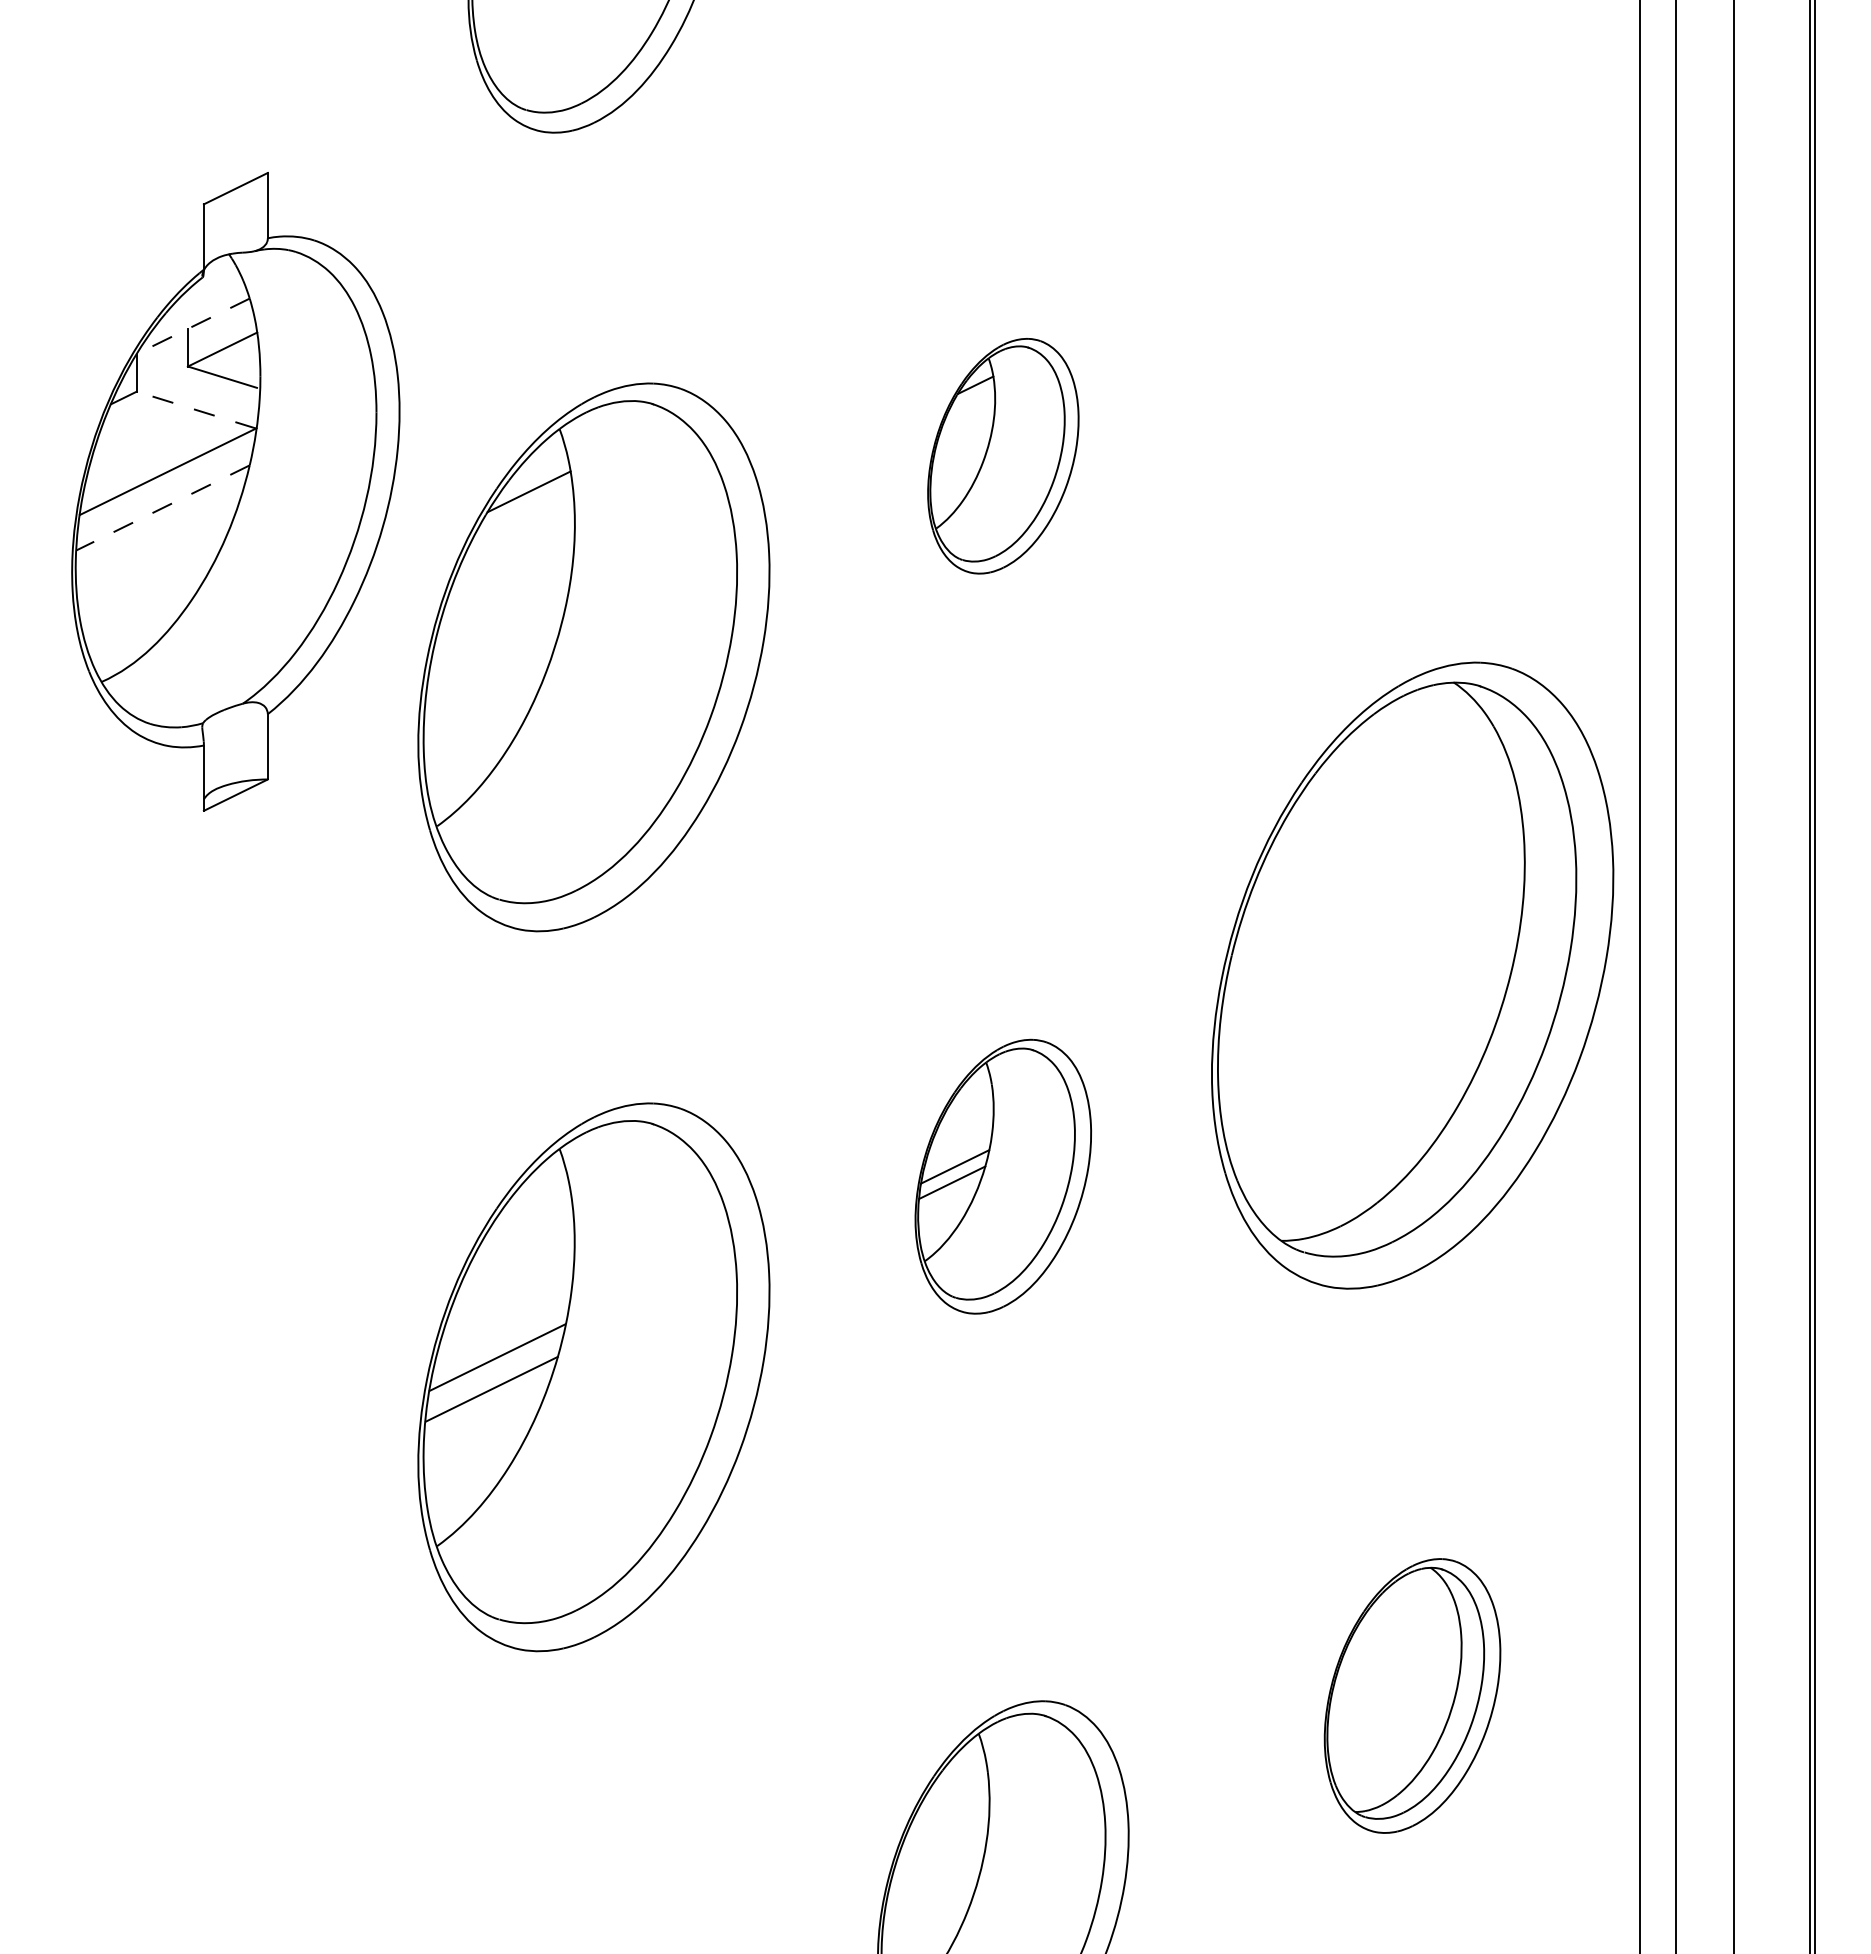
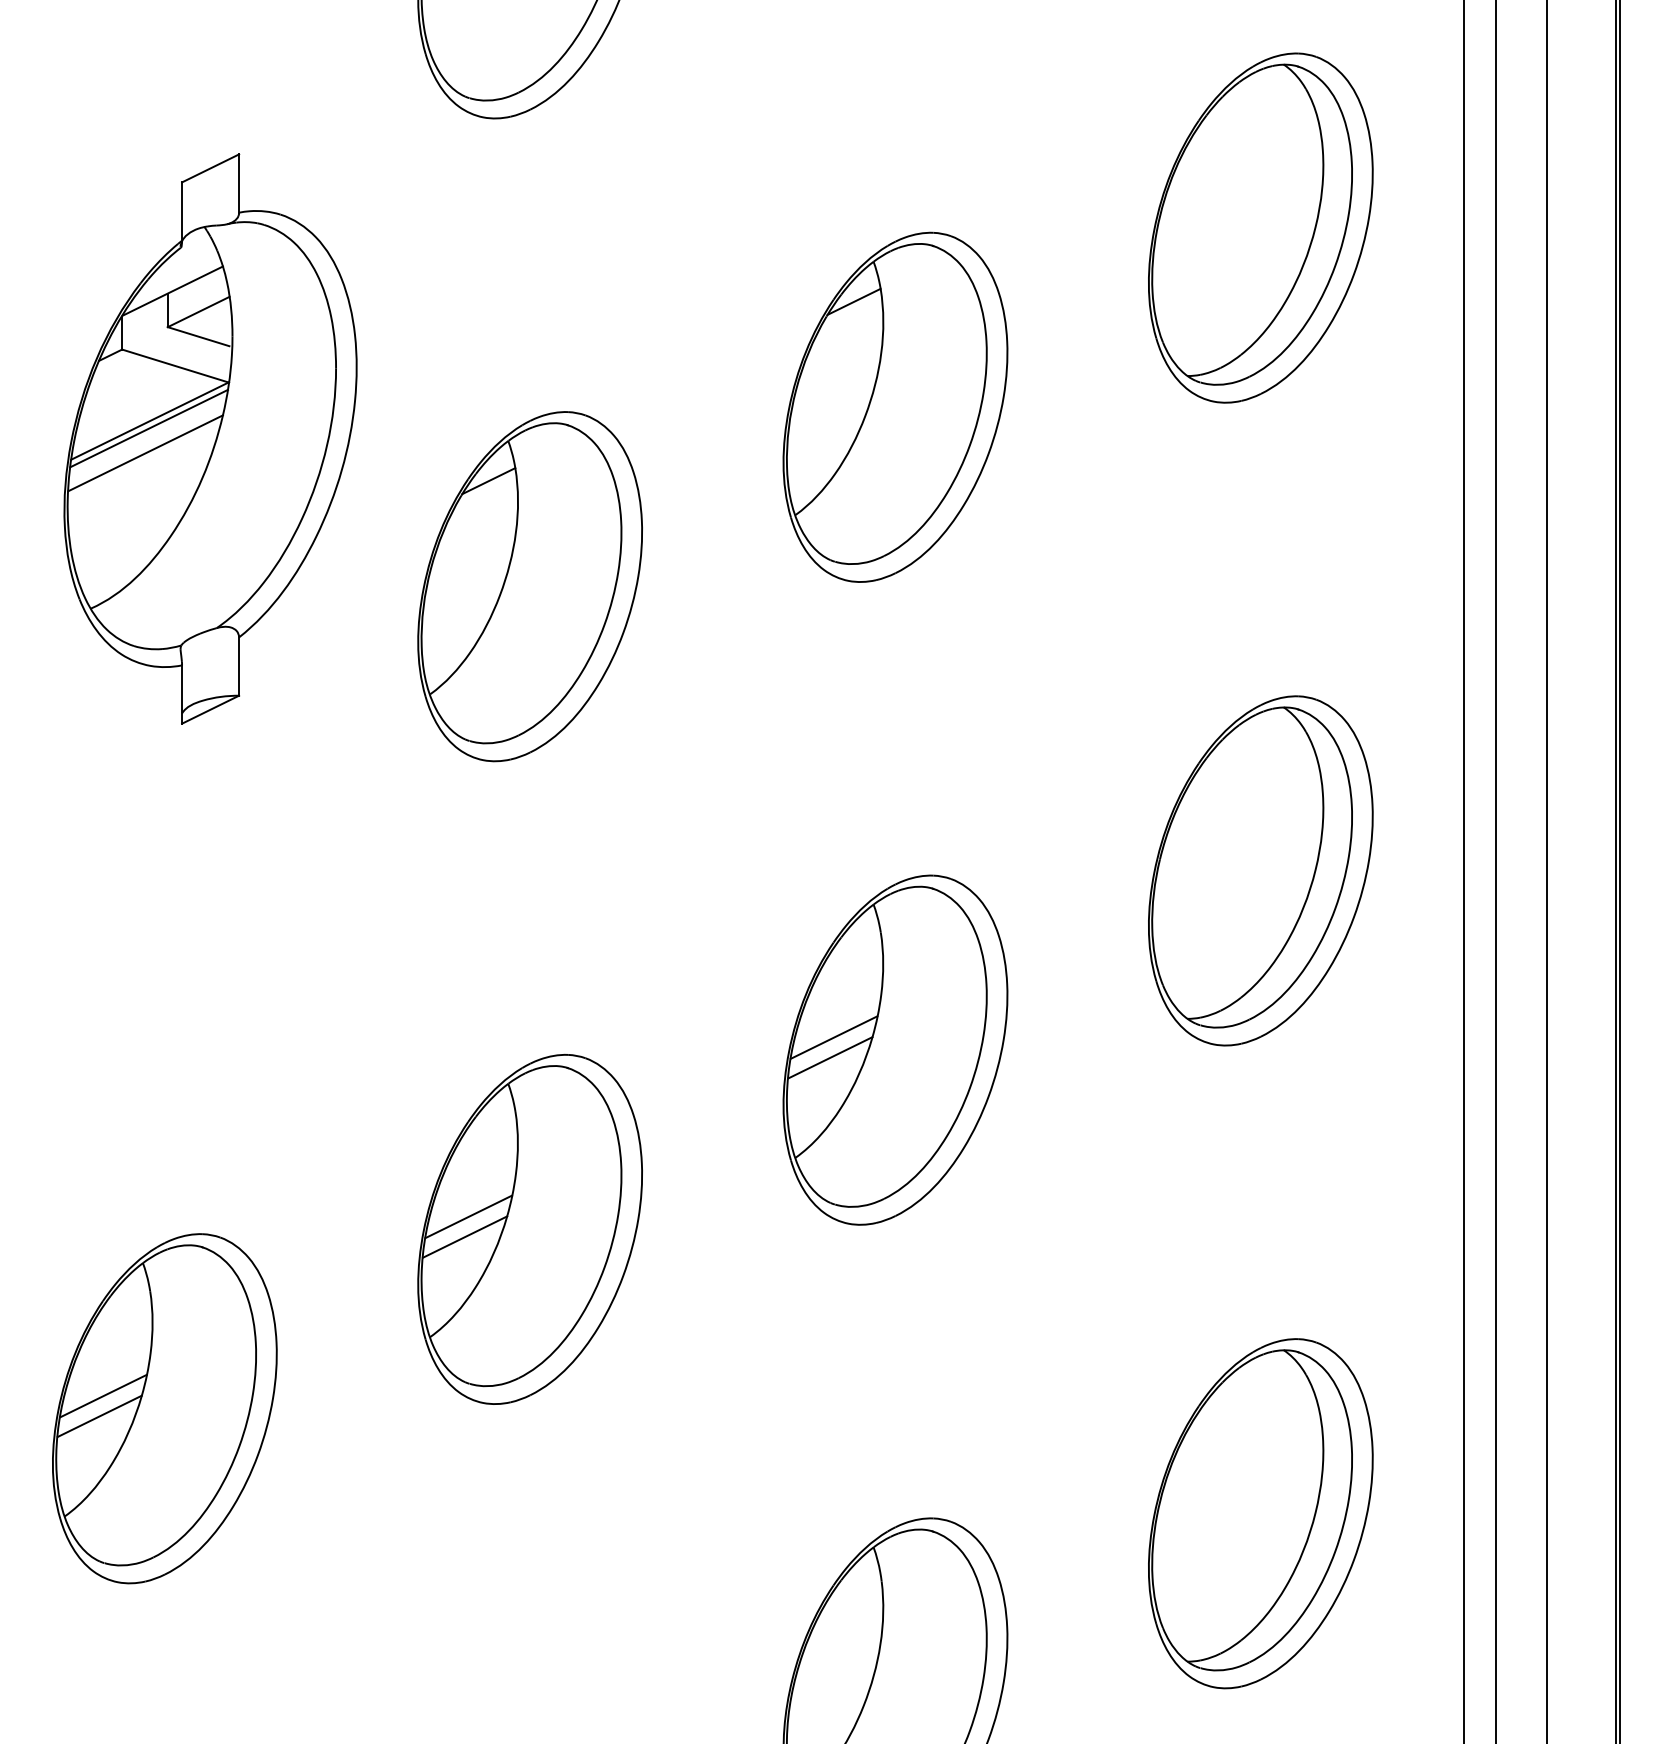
part: (1412, 255) -> (1260, 228), added
line: (193, 326) -> (172, 291), dashed -> solid
line: (195, 409) -> (174, 365), dashed -> solid
part: (1003, 455) -> (895, 406), size x1.67
line: (166, 479) -> (148, 427), added
line: (162, 508) -> (145, 453), dashed -> solid
part: (593, 656) -> (529, 585), size x0.71
part: (1412, 975) -> (1260, 870), size x0.62
part: (1003, 1176) -> (895, 1050), size x1.43
part: (593, 1377) -> (529, 1229), size x0.71
part: (184, 1577) -> (164, 1407), added
part: (1412, 1695) -> (1260, 1513), size x1.43

